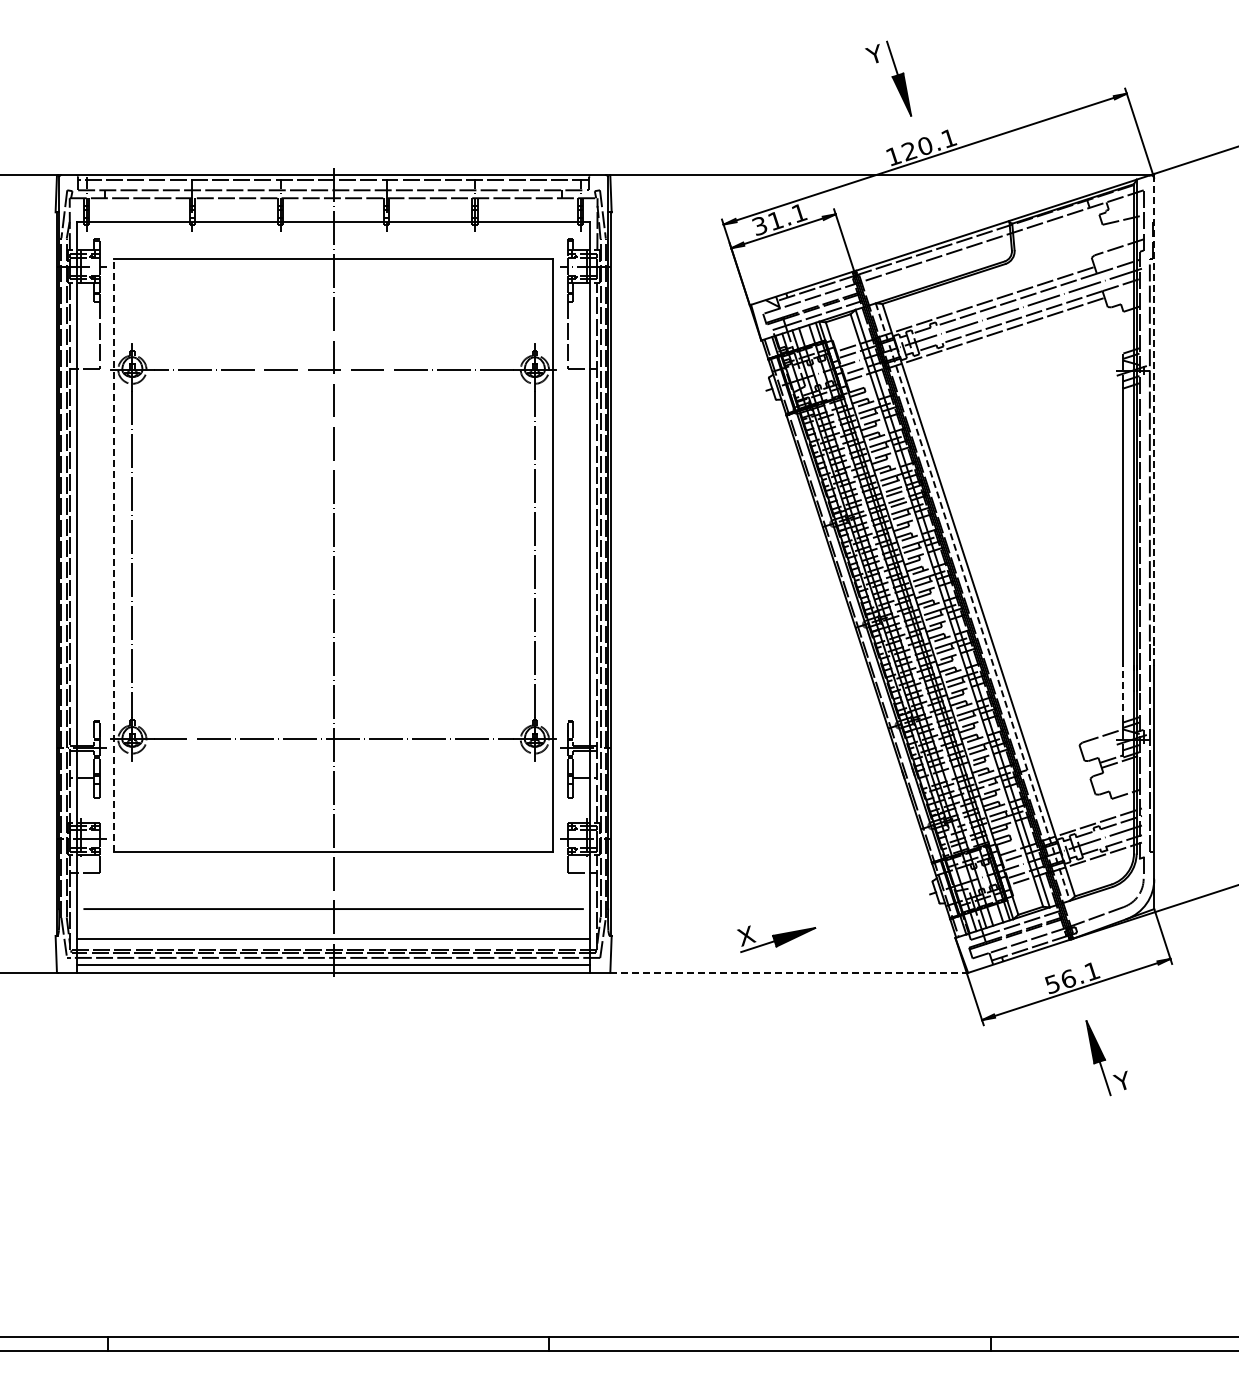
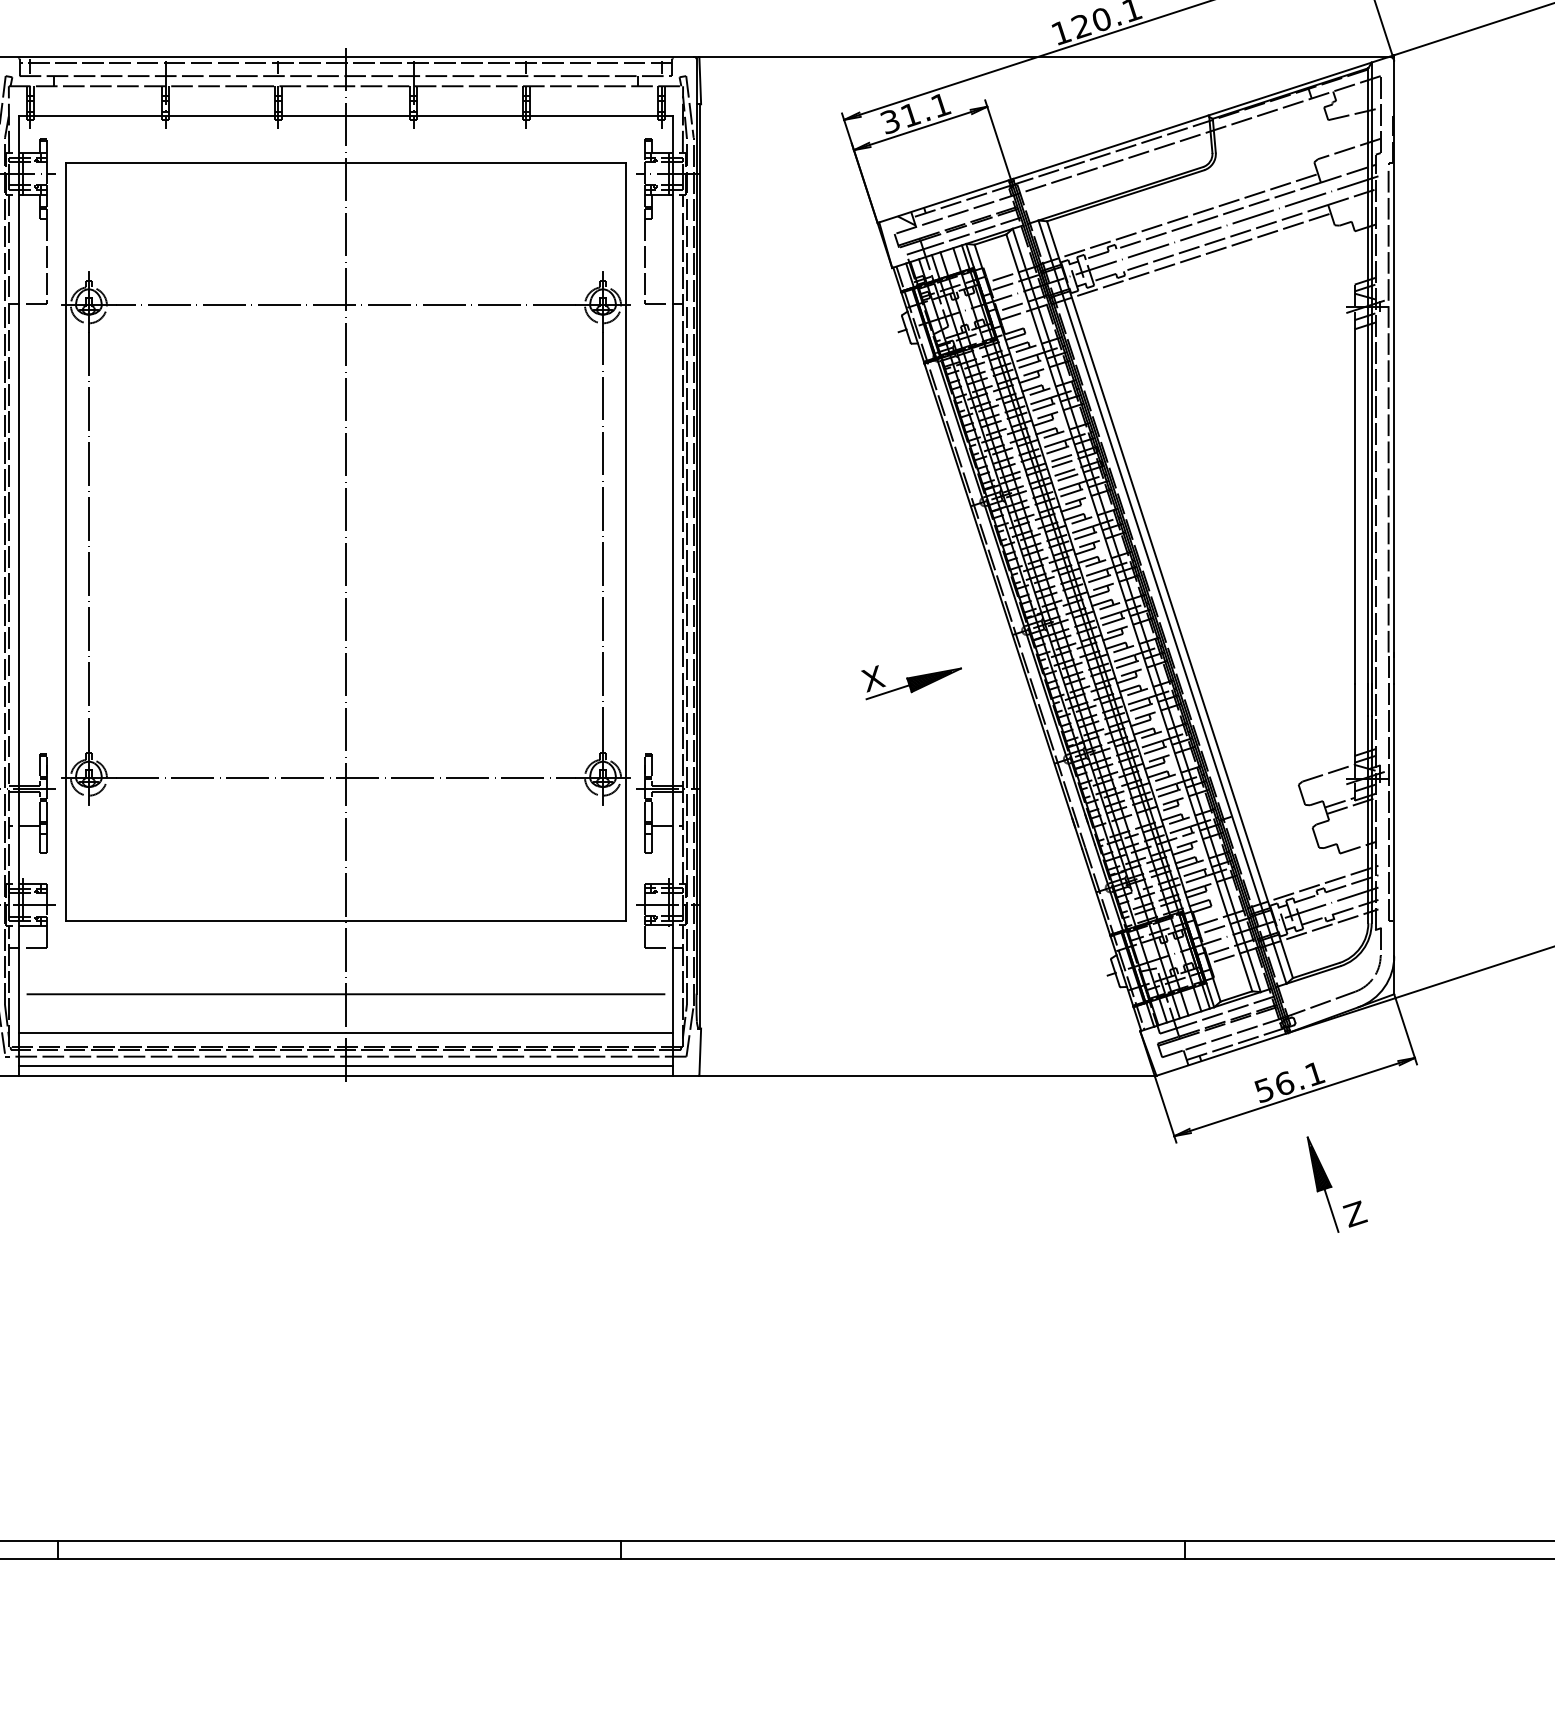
line: (1154, 422) -> (1394, 372), dashed -> solid
line: (114, 555) -> (66, 542), dashed -> solid
line: (973, 602) -> (1163, 602), dashed -> solid
line: (1123, 693) -> (1354, 718), dashed -> solid
part: (776, 938) -> (911, 681), moved
line: (789, 972) -> (928, 1075), dashed -> solid
text: (1122, 1080) -> (1353, 1213), Y -> Z

